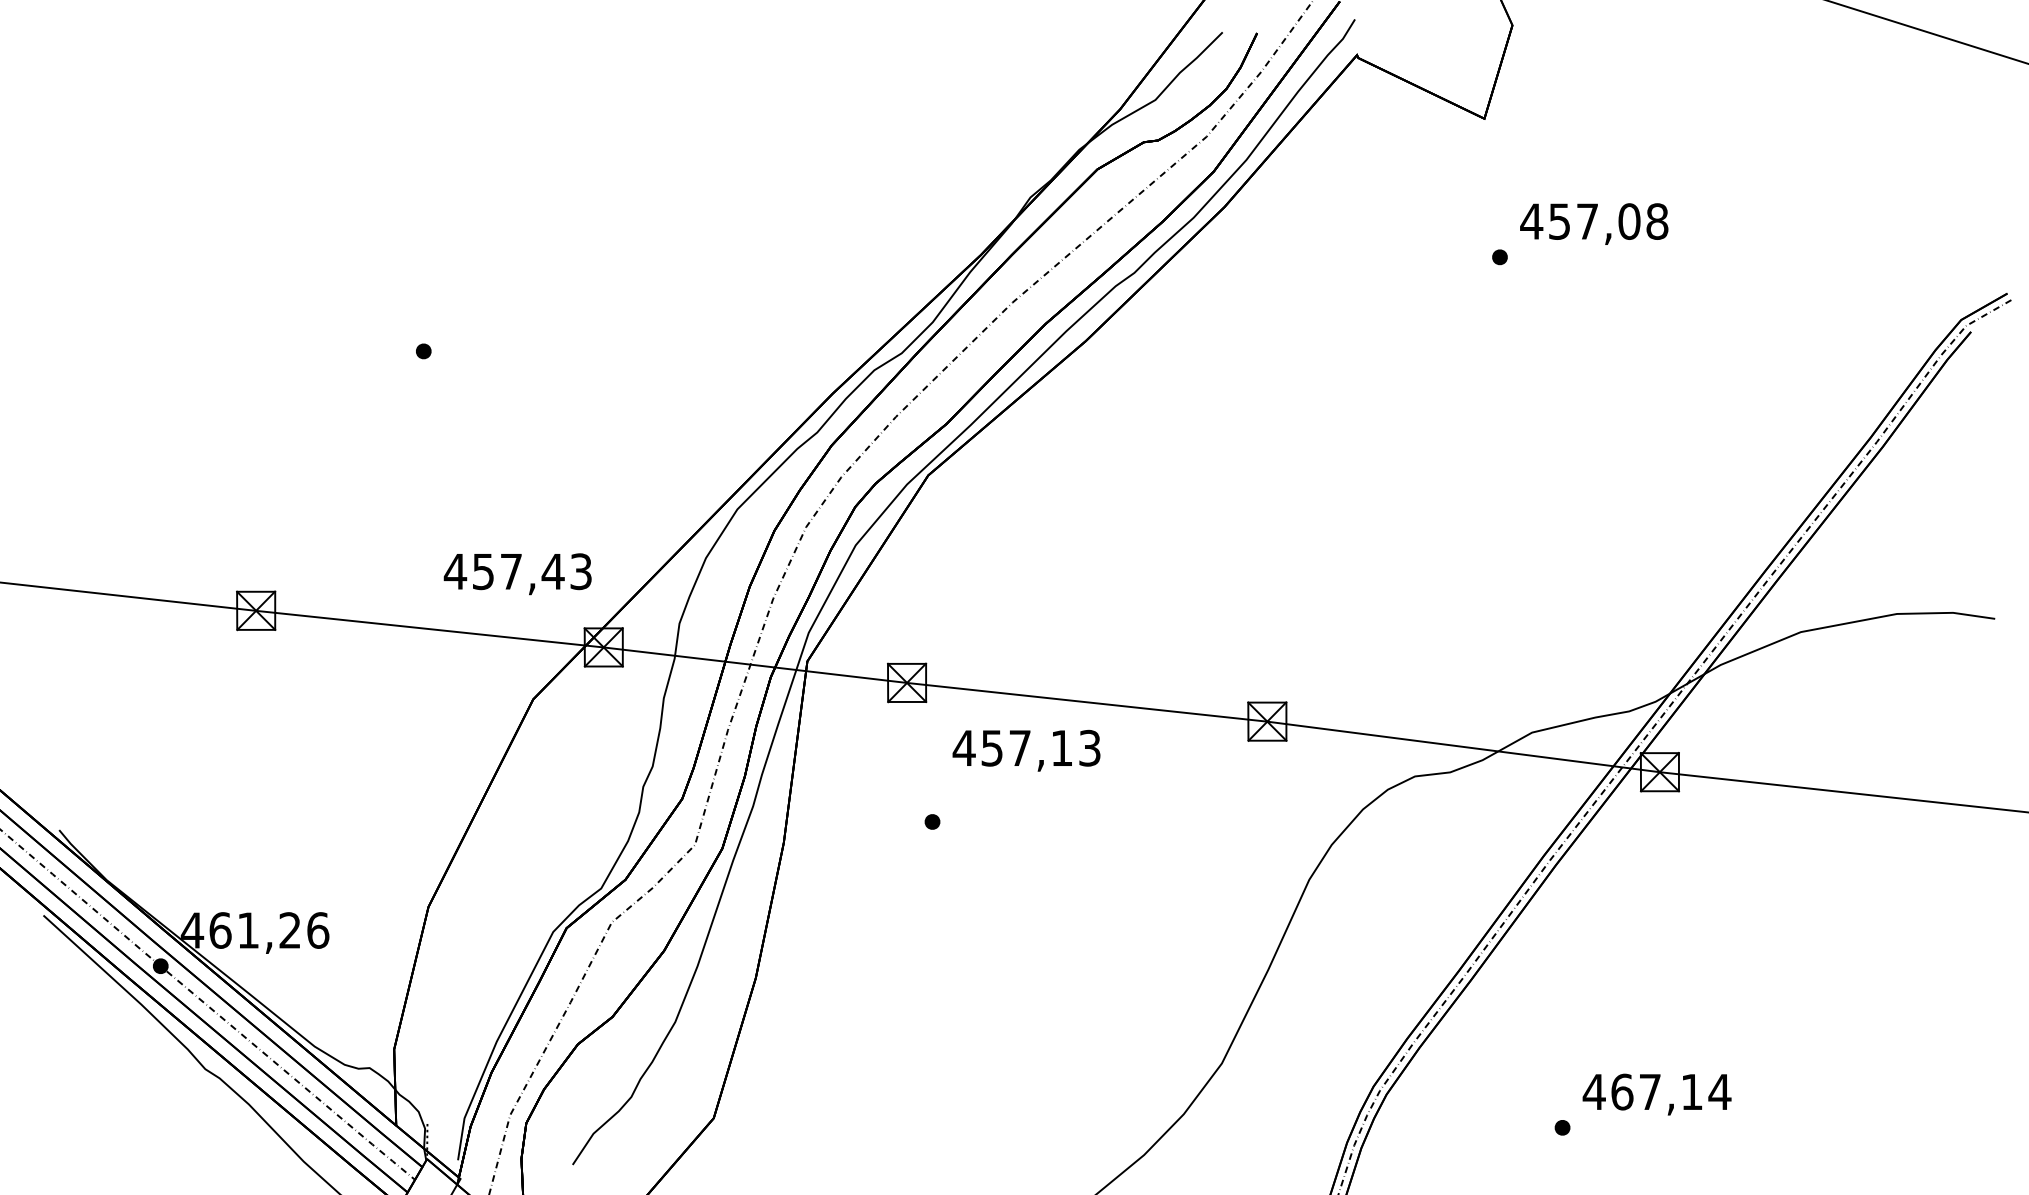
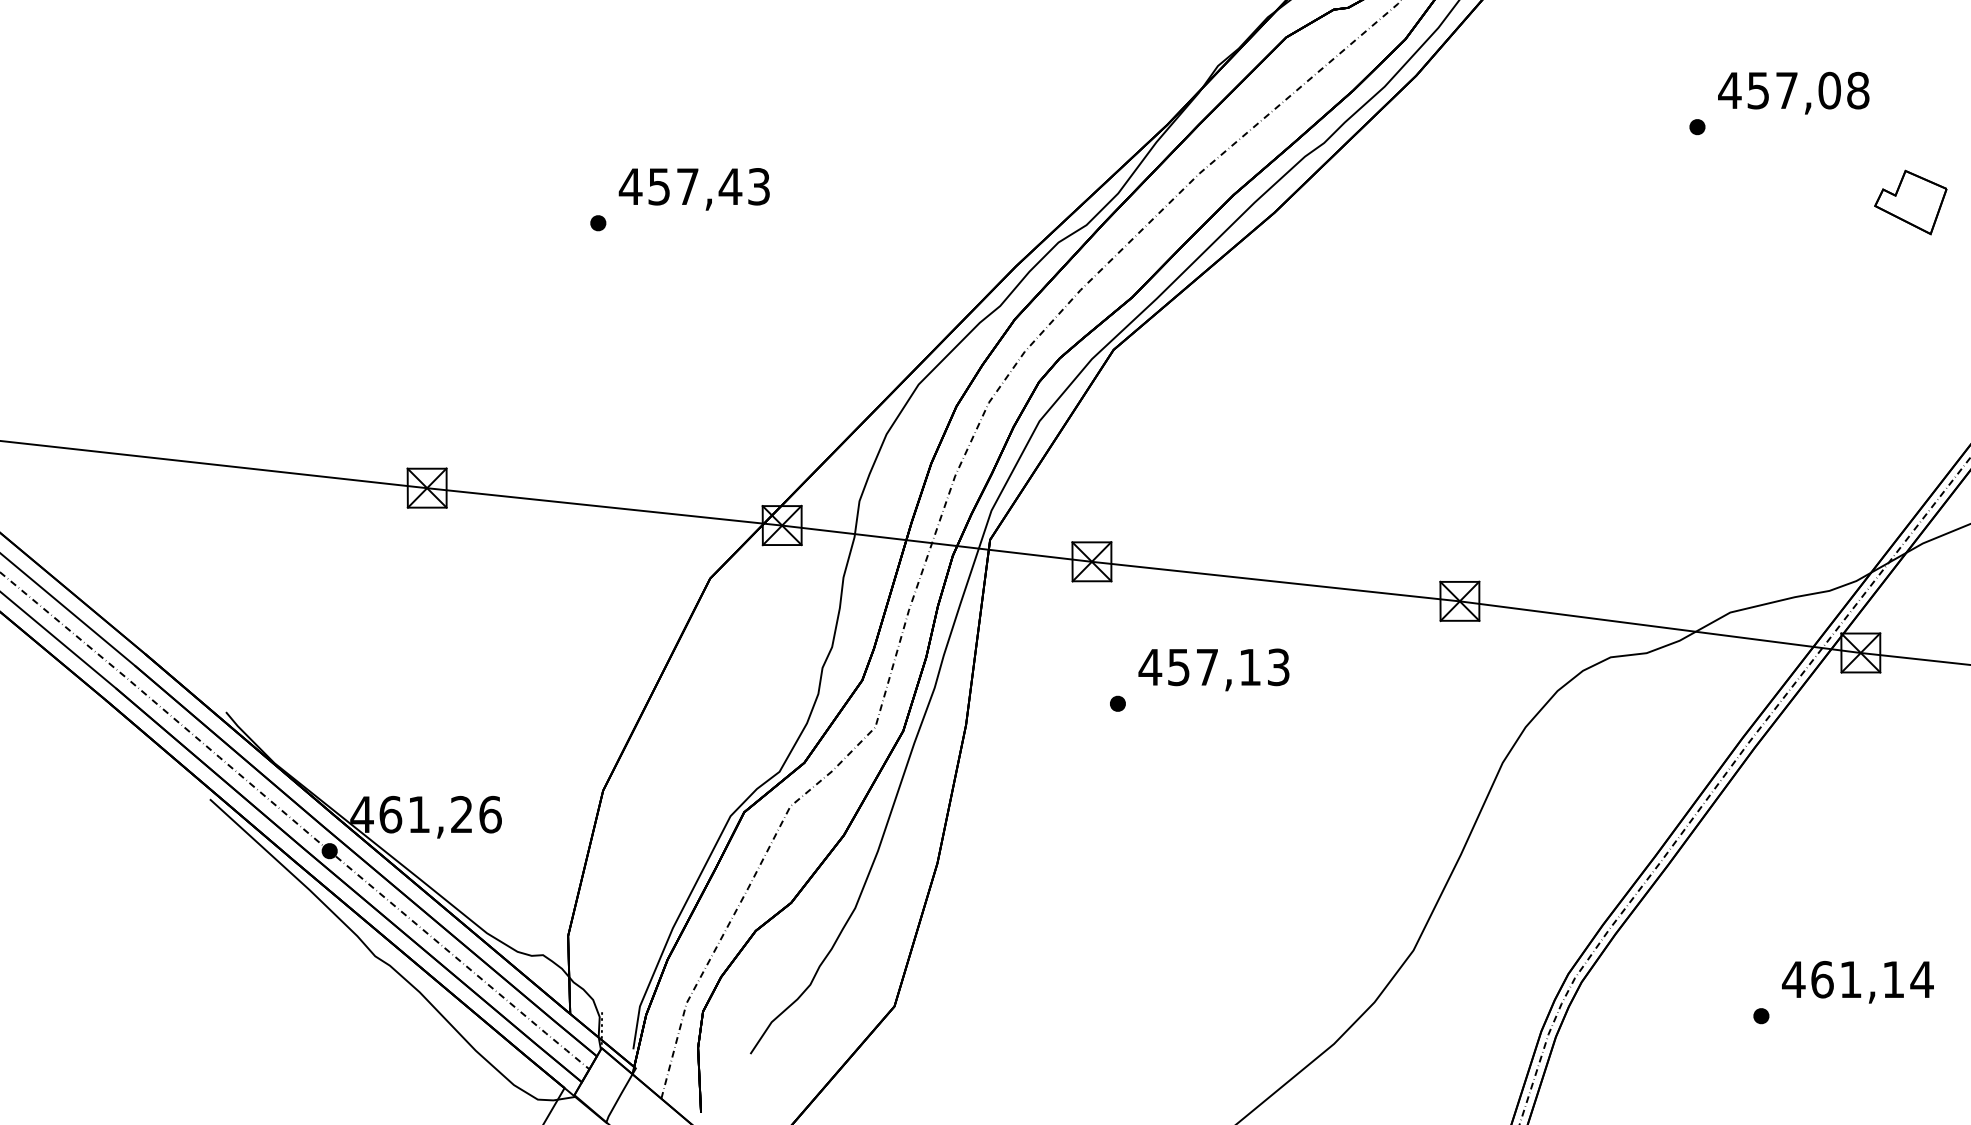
part: (1708, 331) -> (1910, 202), added
text: (517, 574) -> (694, 189), moved
text: (1026, 750) -> (1213, 669), moved
text: (1650, 1091) -> (1851, 979), 467,14 -> 461,14

